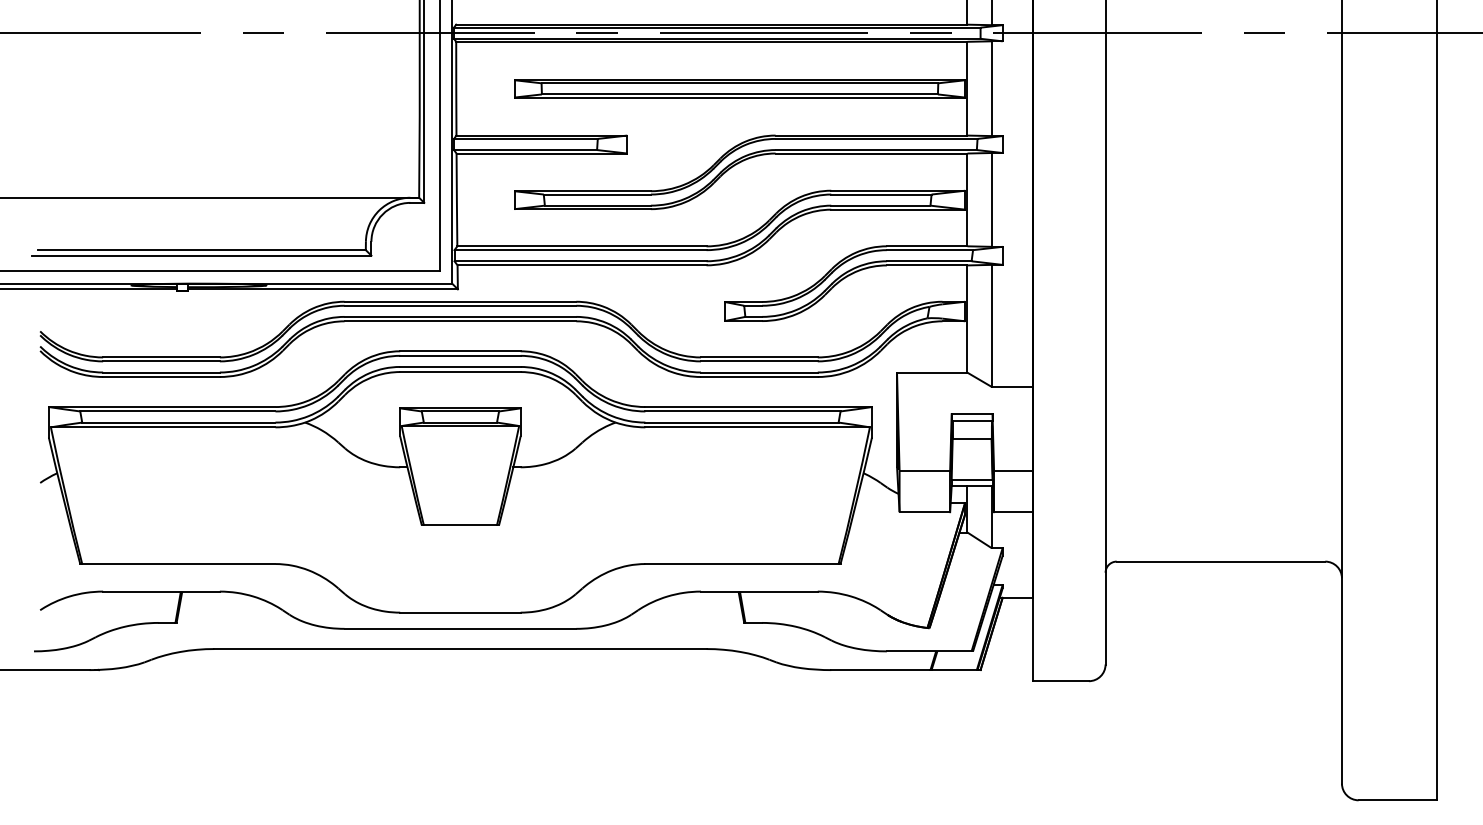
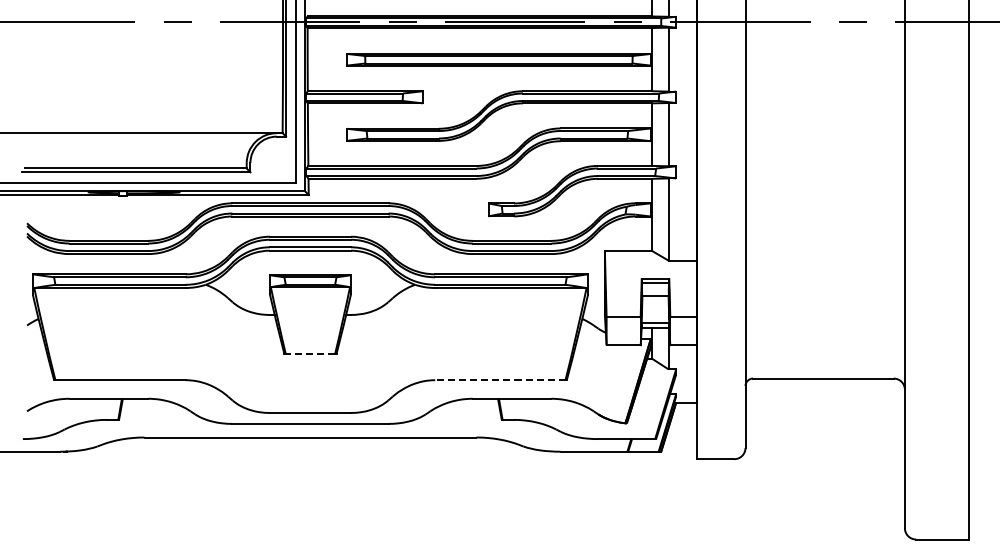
line: (460, 525) -> (310, 354), solid -> dashed
line: (740, 564) -> (499, 380), solid -> dashed

